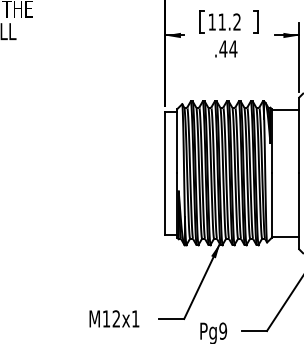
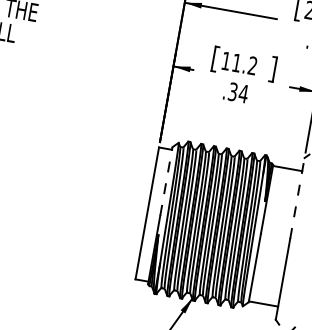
text: (223, 48) -> (233, 91), .44 -> .34
line: (299, 135) -> (297, 198), solid -> dashed
line: (177, 140) -> (166, 180), solid -> dashed

